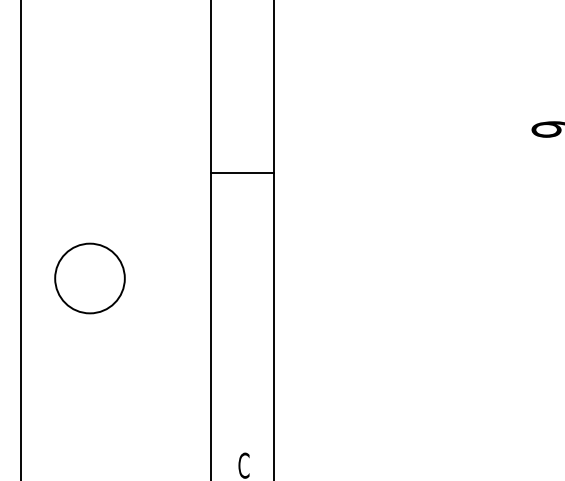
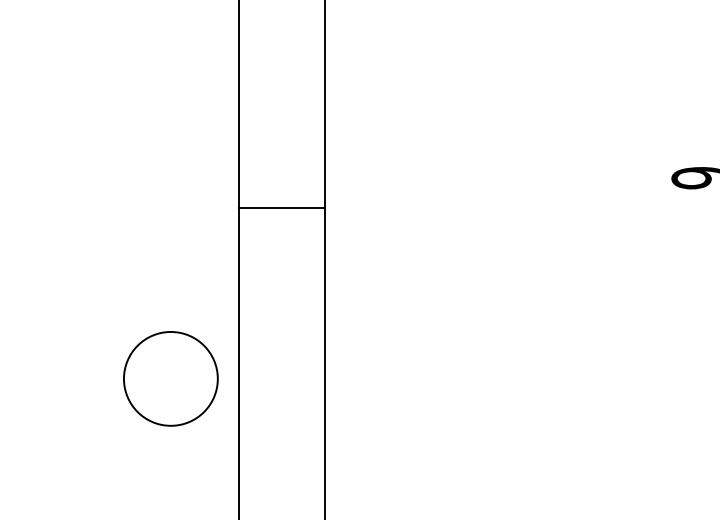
line: (242, 172) -> (282, 207), moved
circle: (89, 278) -> (170, 378), moved

